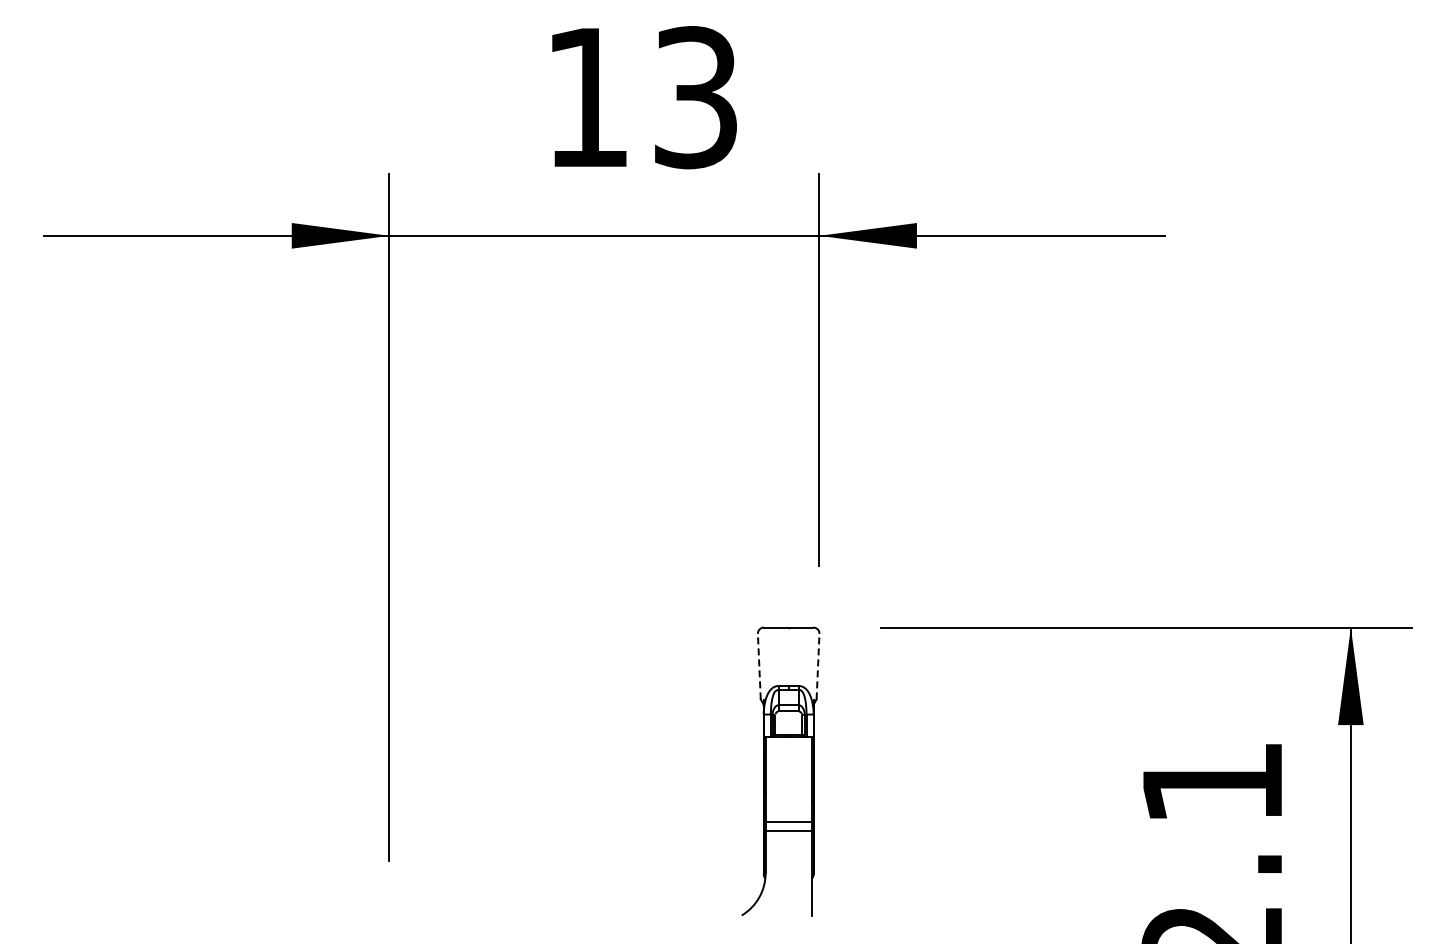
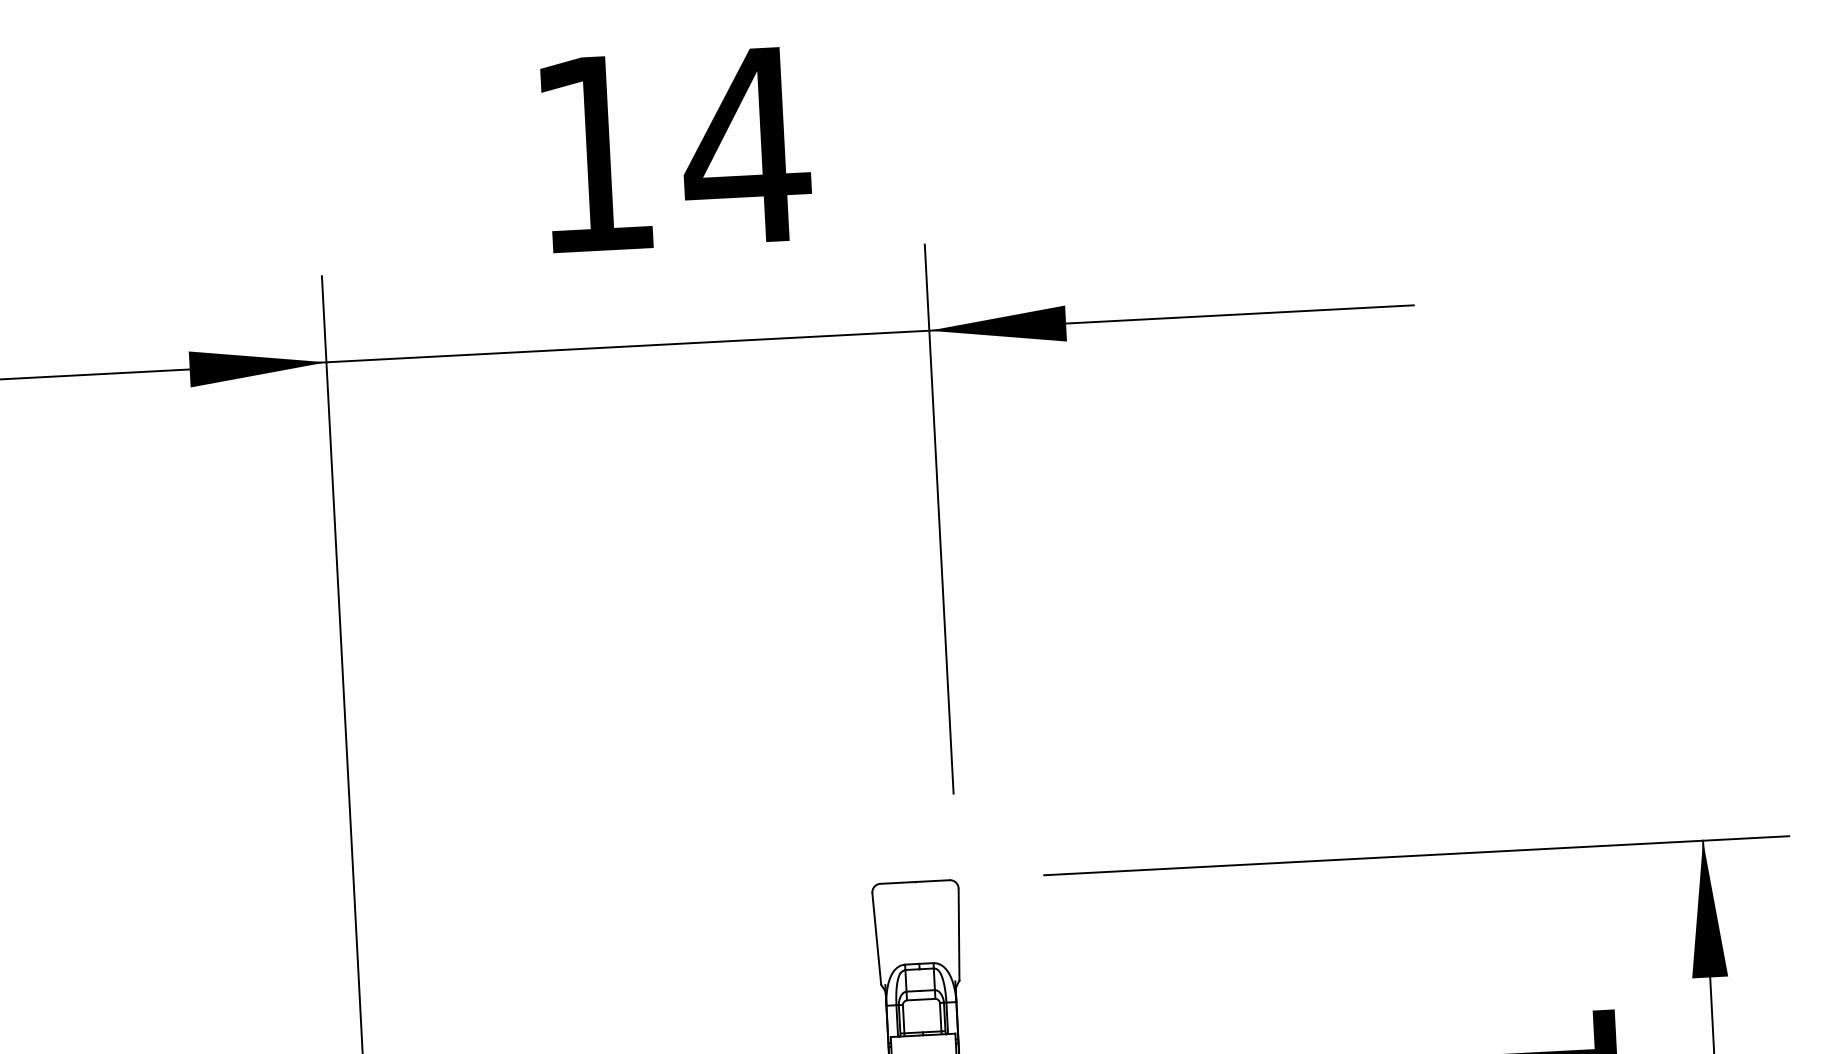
text: (695, 97) -> (745, 145), 13 -> 14
line: (759, 666) -> (876, 938), dashed -> solid
line: (818, 666) -> (959, 934), dashed -> solid

